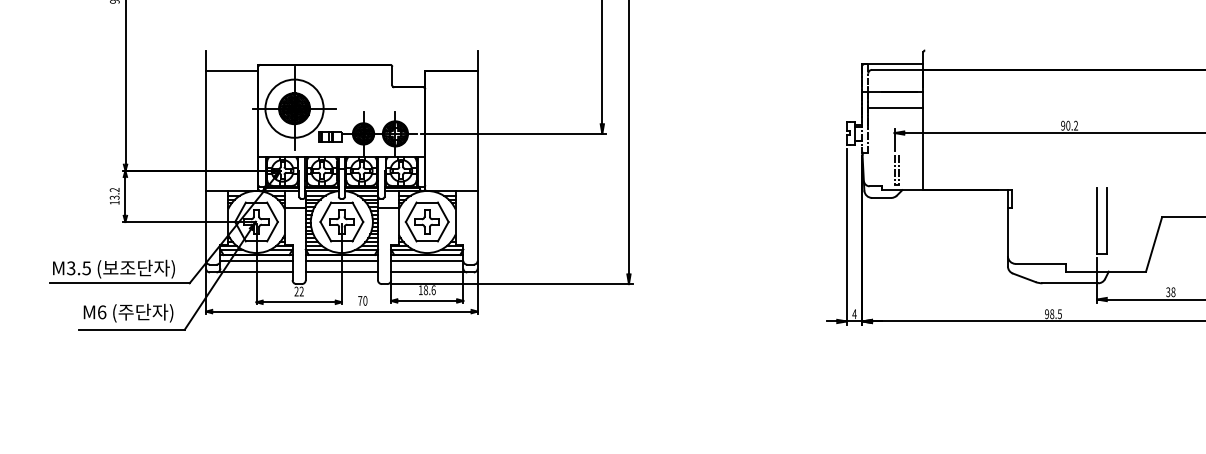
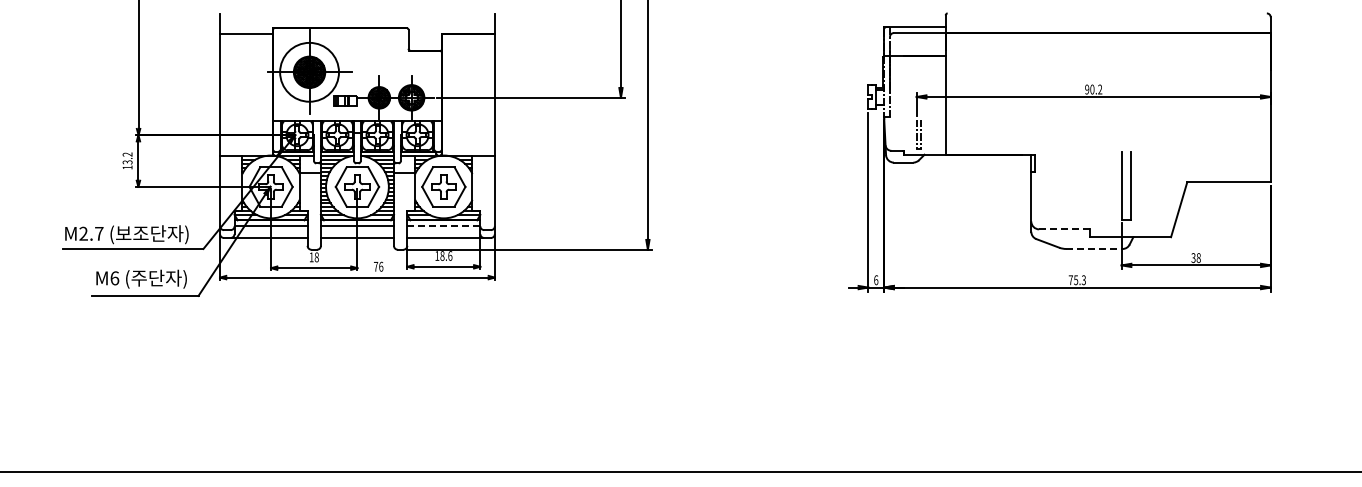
line: (895, 107) -> (917, 71), removed
line: (426, 261) -> (443, 226), solid -> dashed
line: (1040, 264) -> (1064, 229), solid -> dashed
text: (79, 268) -> (91, 233), M3.5 -> M2.7
line: (1070, 282) -> (1094, 248), solid -> dashed
text: (298, 291) -> (313, 257), 22 -> 18
text: (365, 300) -> (381, 266), 70 -> 76
text: (854, 314) -> (876, 280), 4 -> 6
text: (1052, 314) -> (1076, 280), 98.5 -> 75.3

